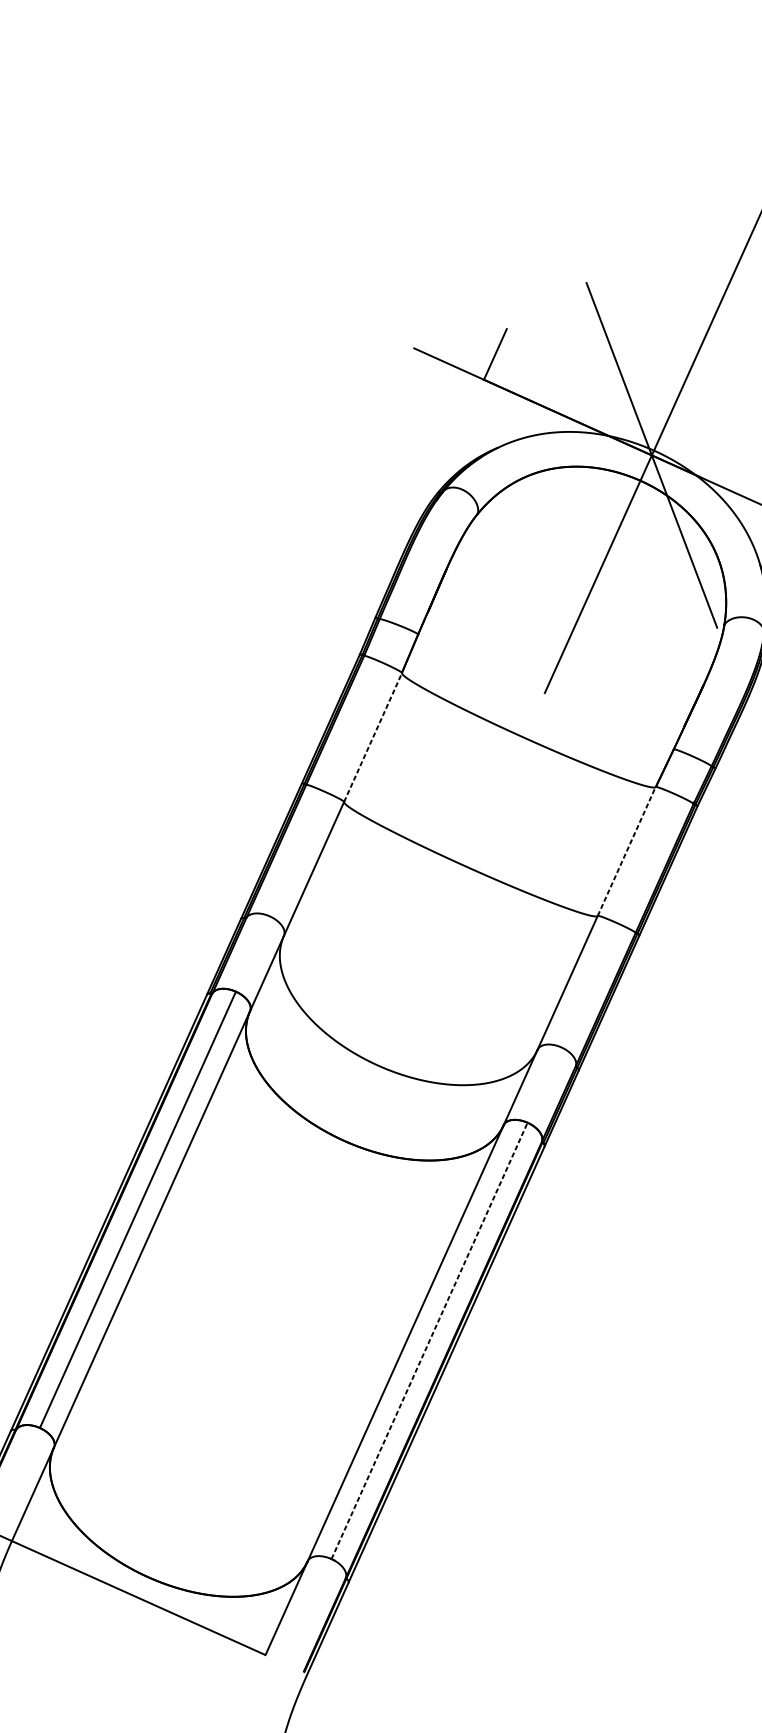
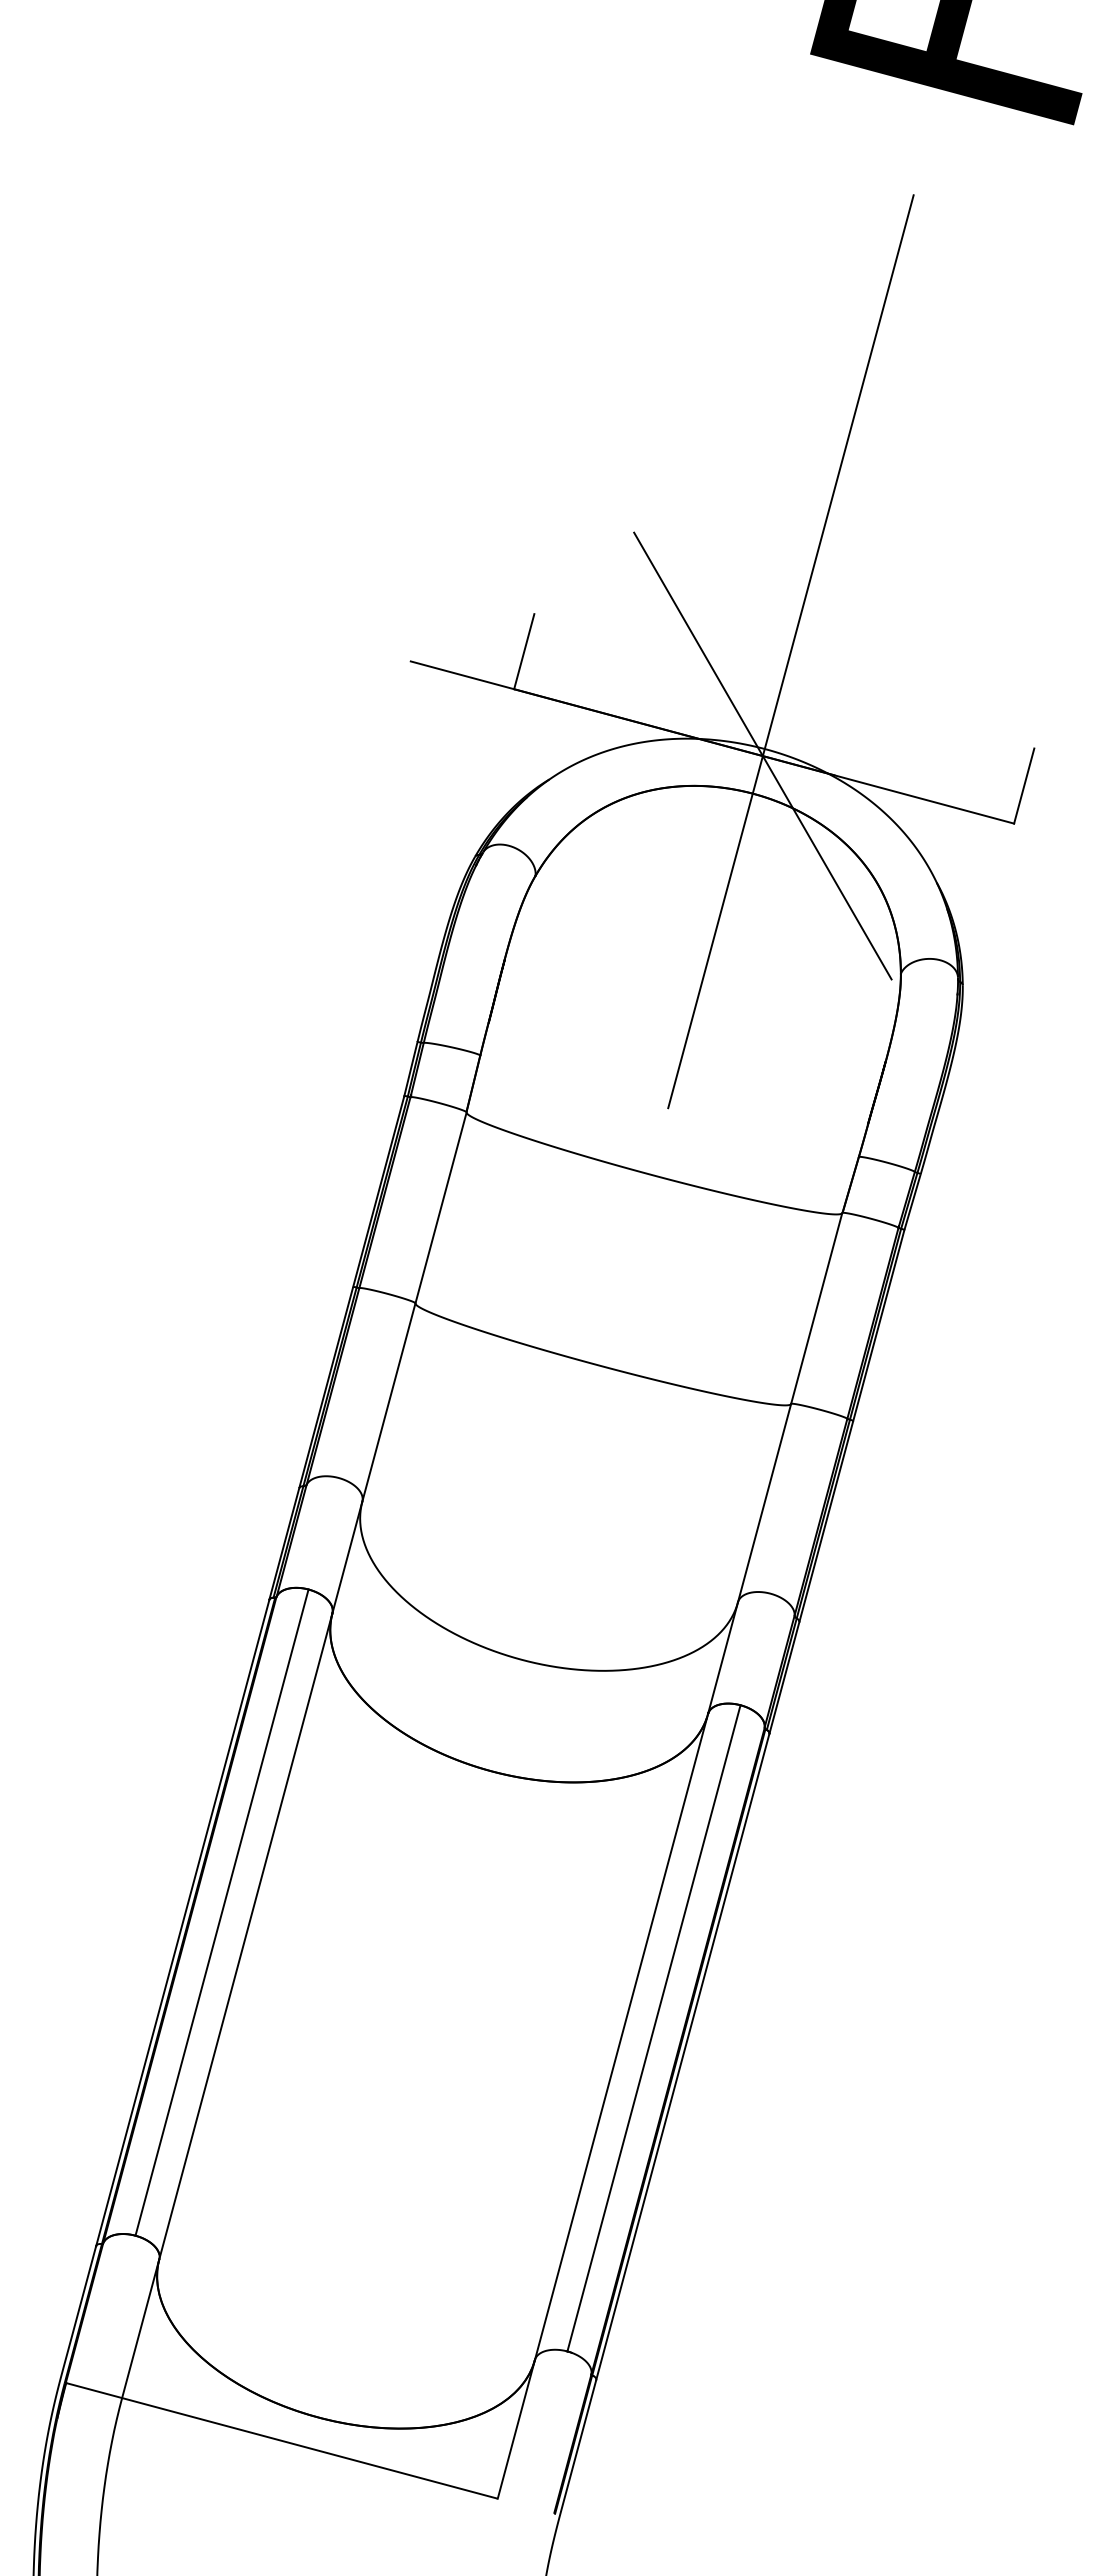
line: (373, 737) -> (441, 1207), dashed -> solid
line: (626, 851) -> (816, 1308), dashed -> solid
line: (430, 1340) -> (654, 2027), dashed -> solid

